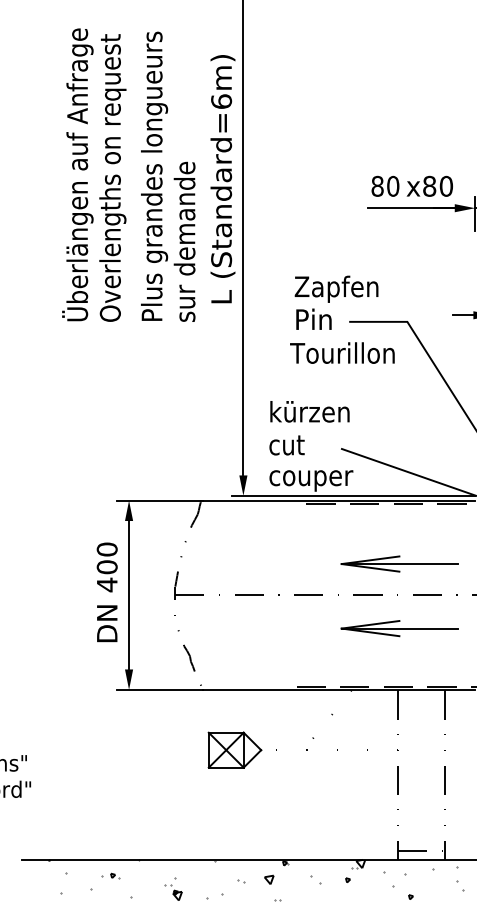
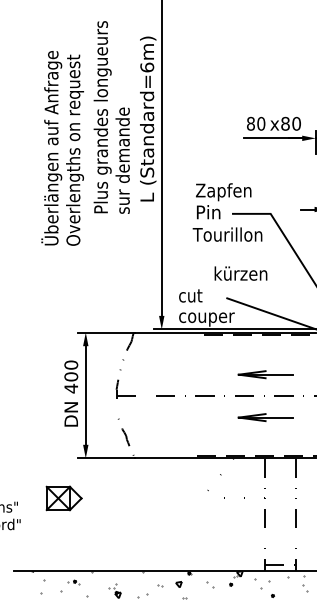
text: (94, 175) -> (62, 148), moved
text: (309, 411) -> (240, 273), moved
part: (399, 563) -> (265, 374), size x0.7
part: (399, 628) -> (265, 417), size x0.7
part: (233, 750) -> (63, 498), moved

